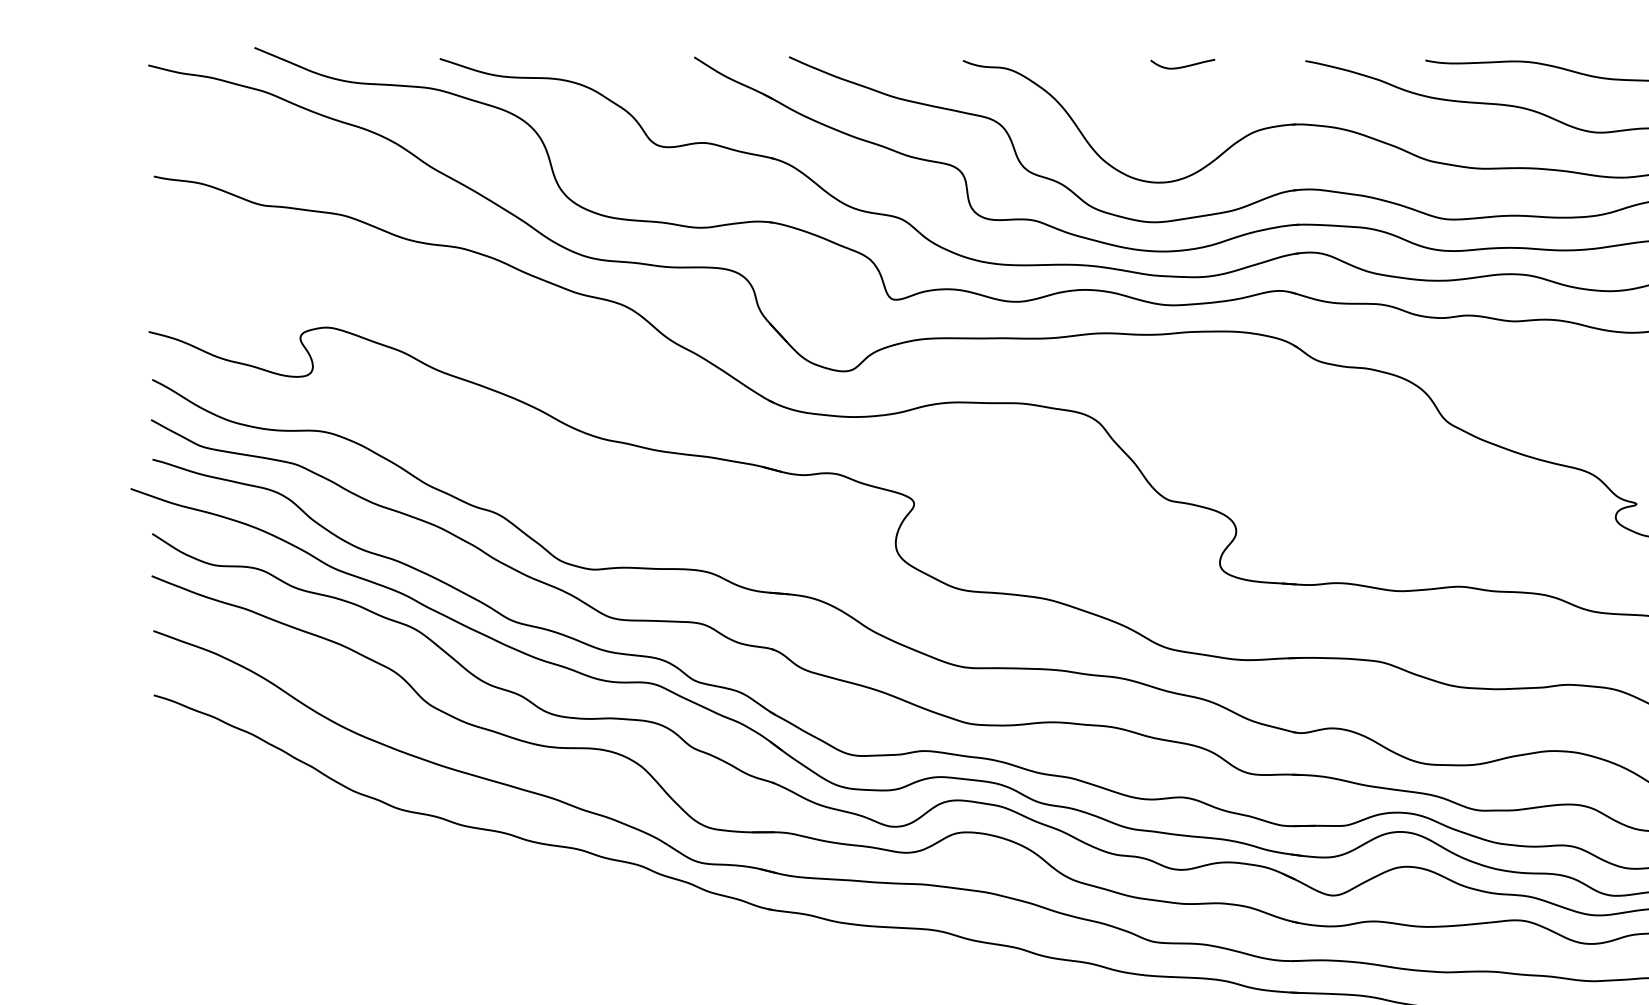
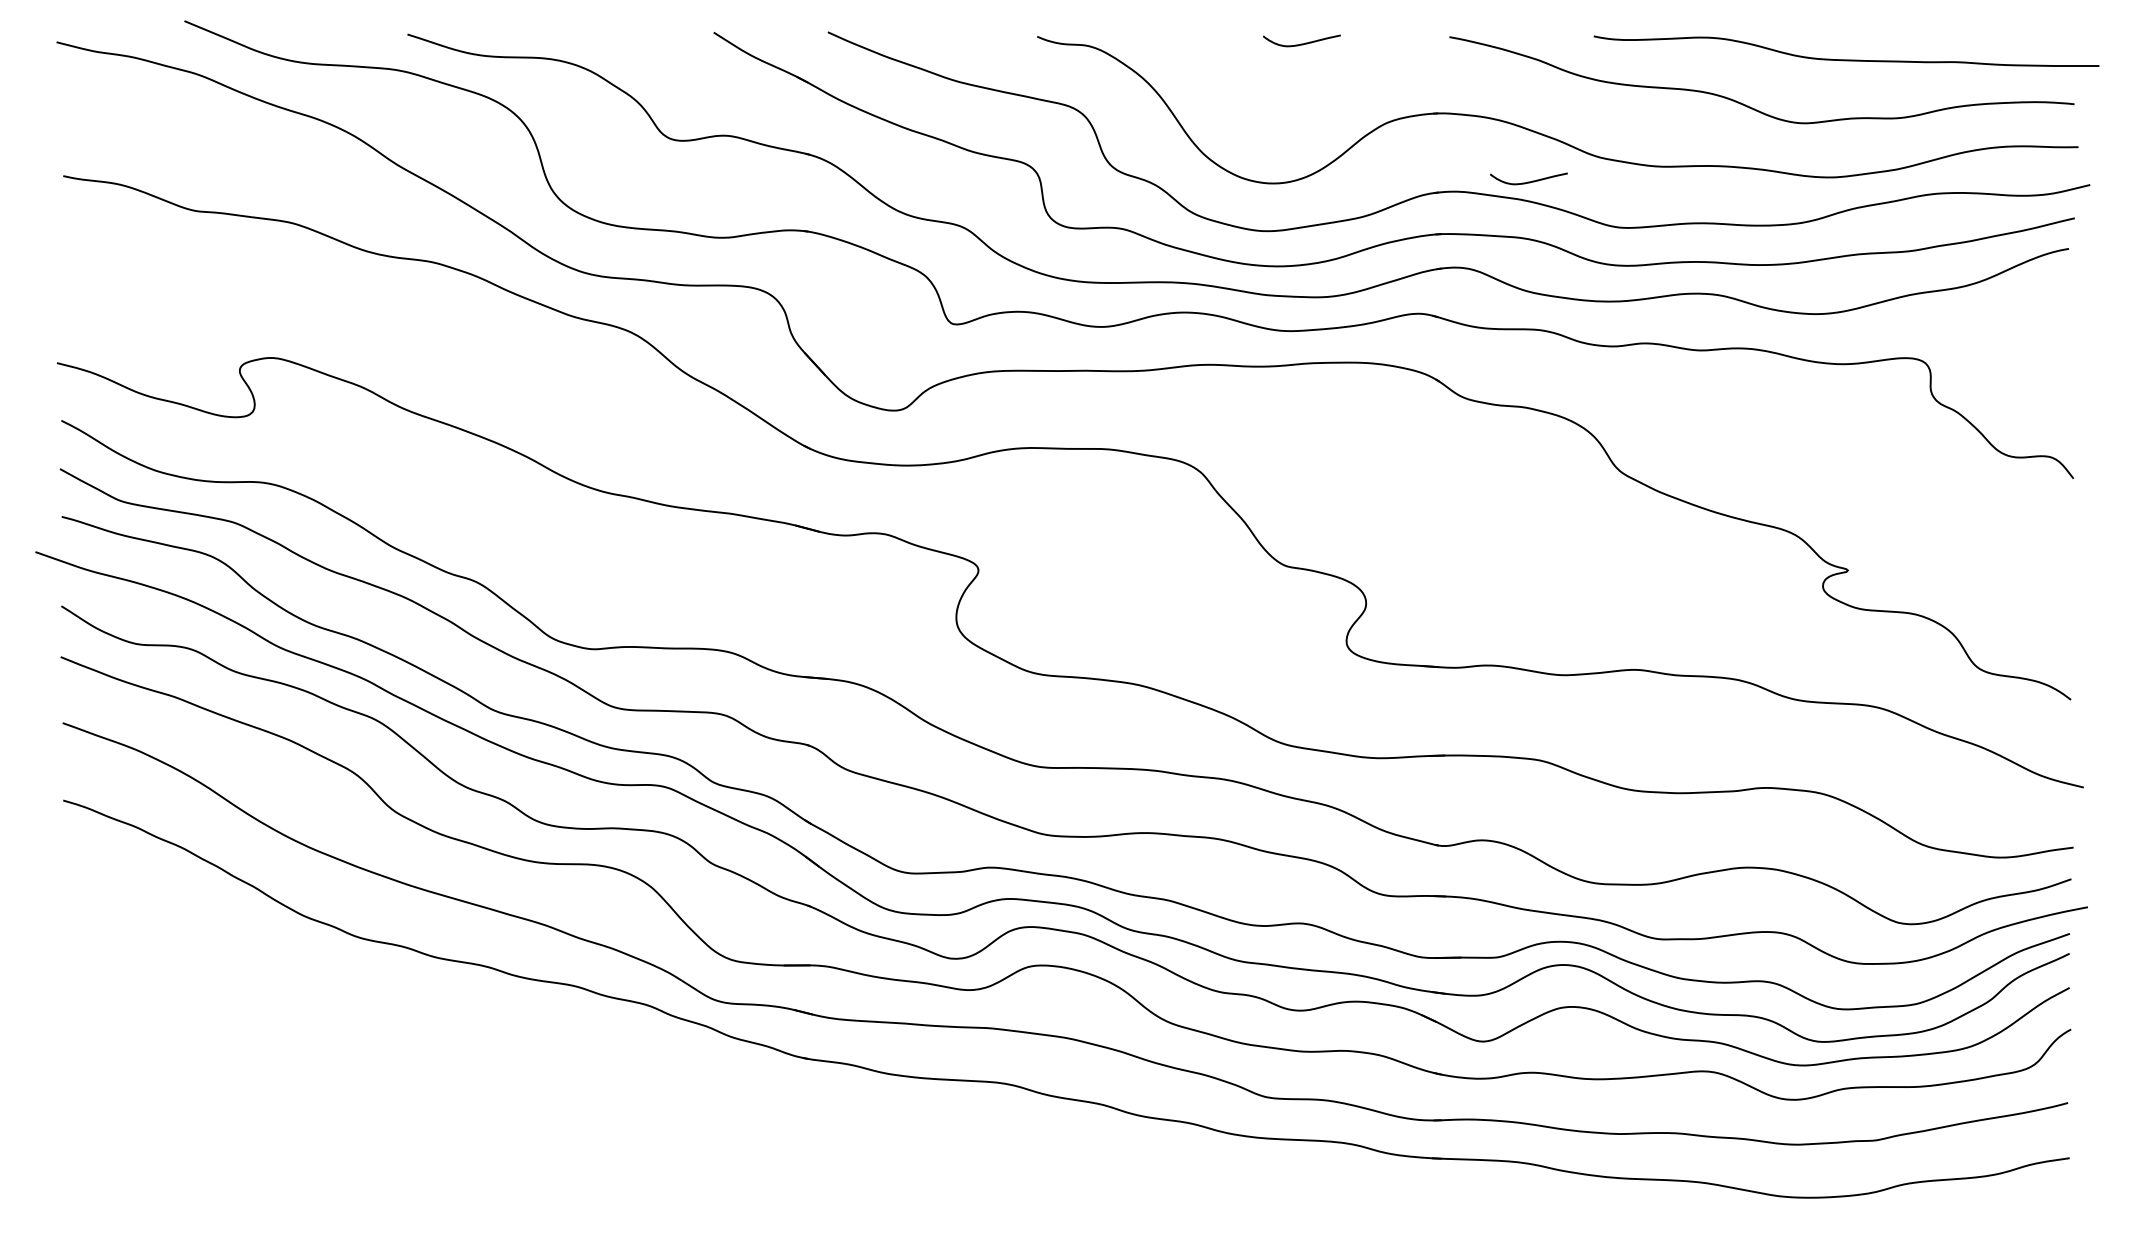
curve: (1371, 181) -> (1528, 181), added

